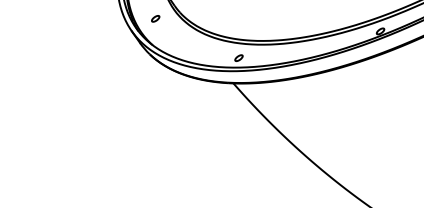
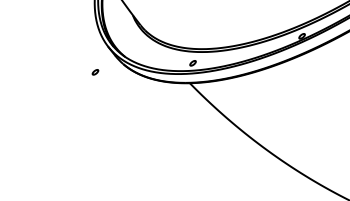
part: (155, 19) -> (95, 72), moved

